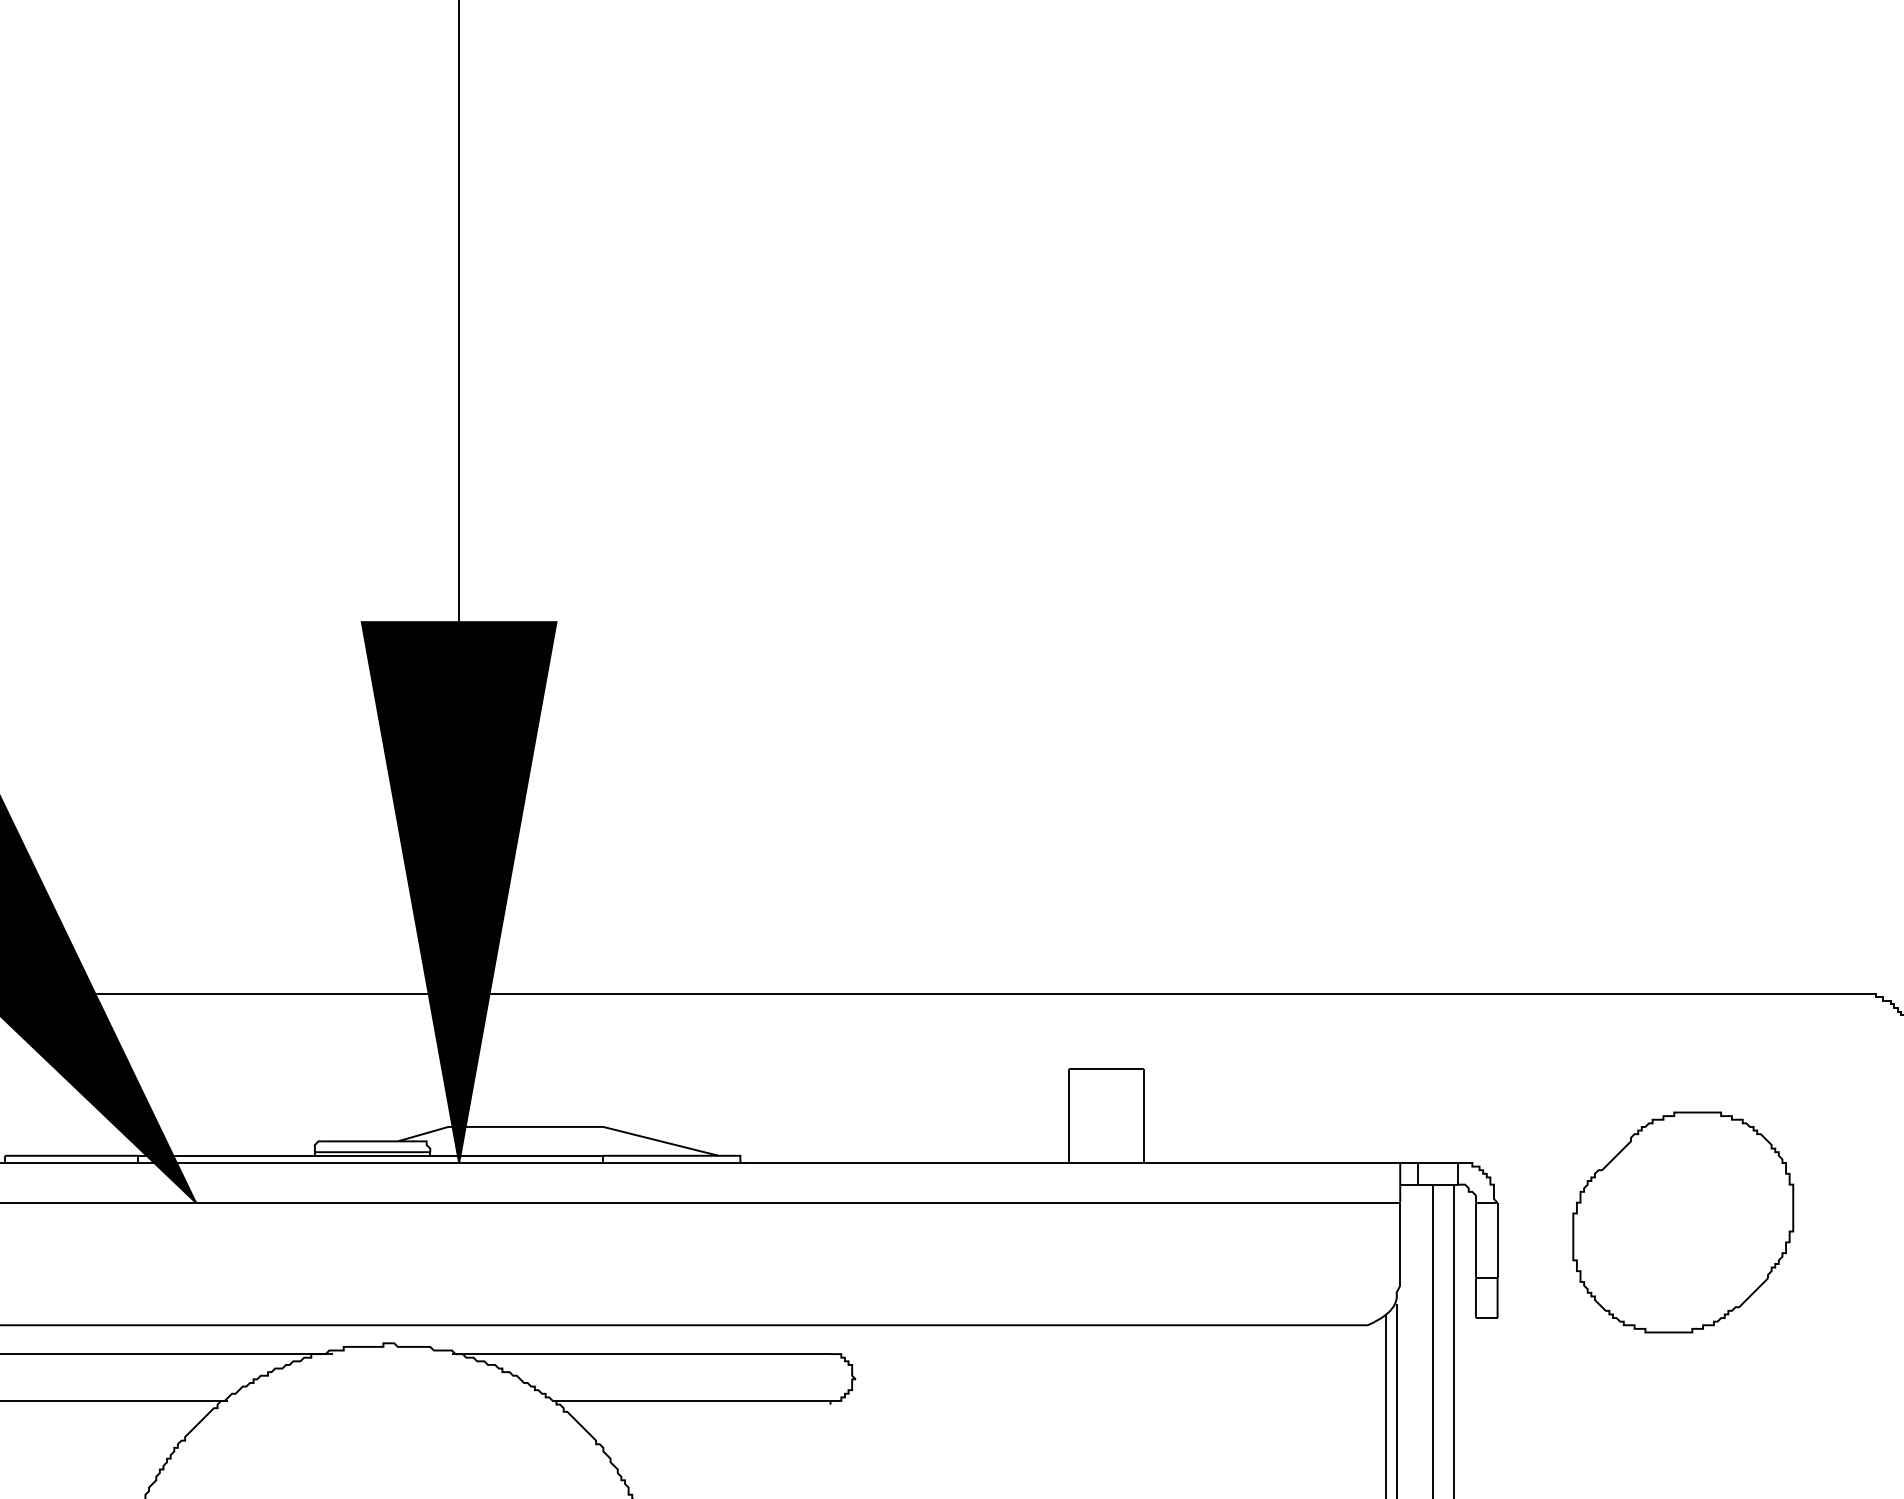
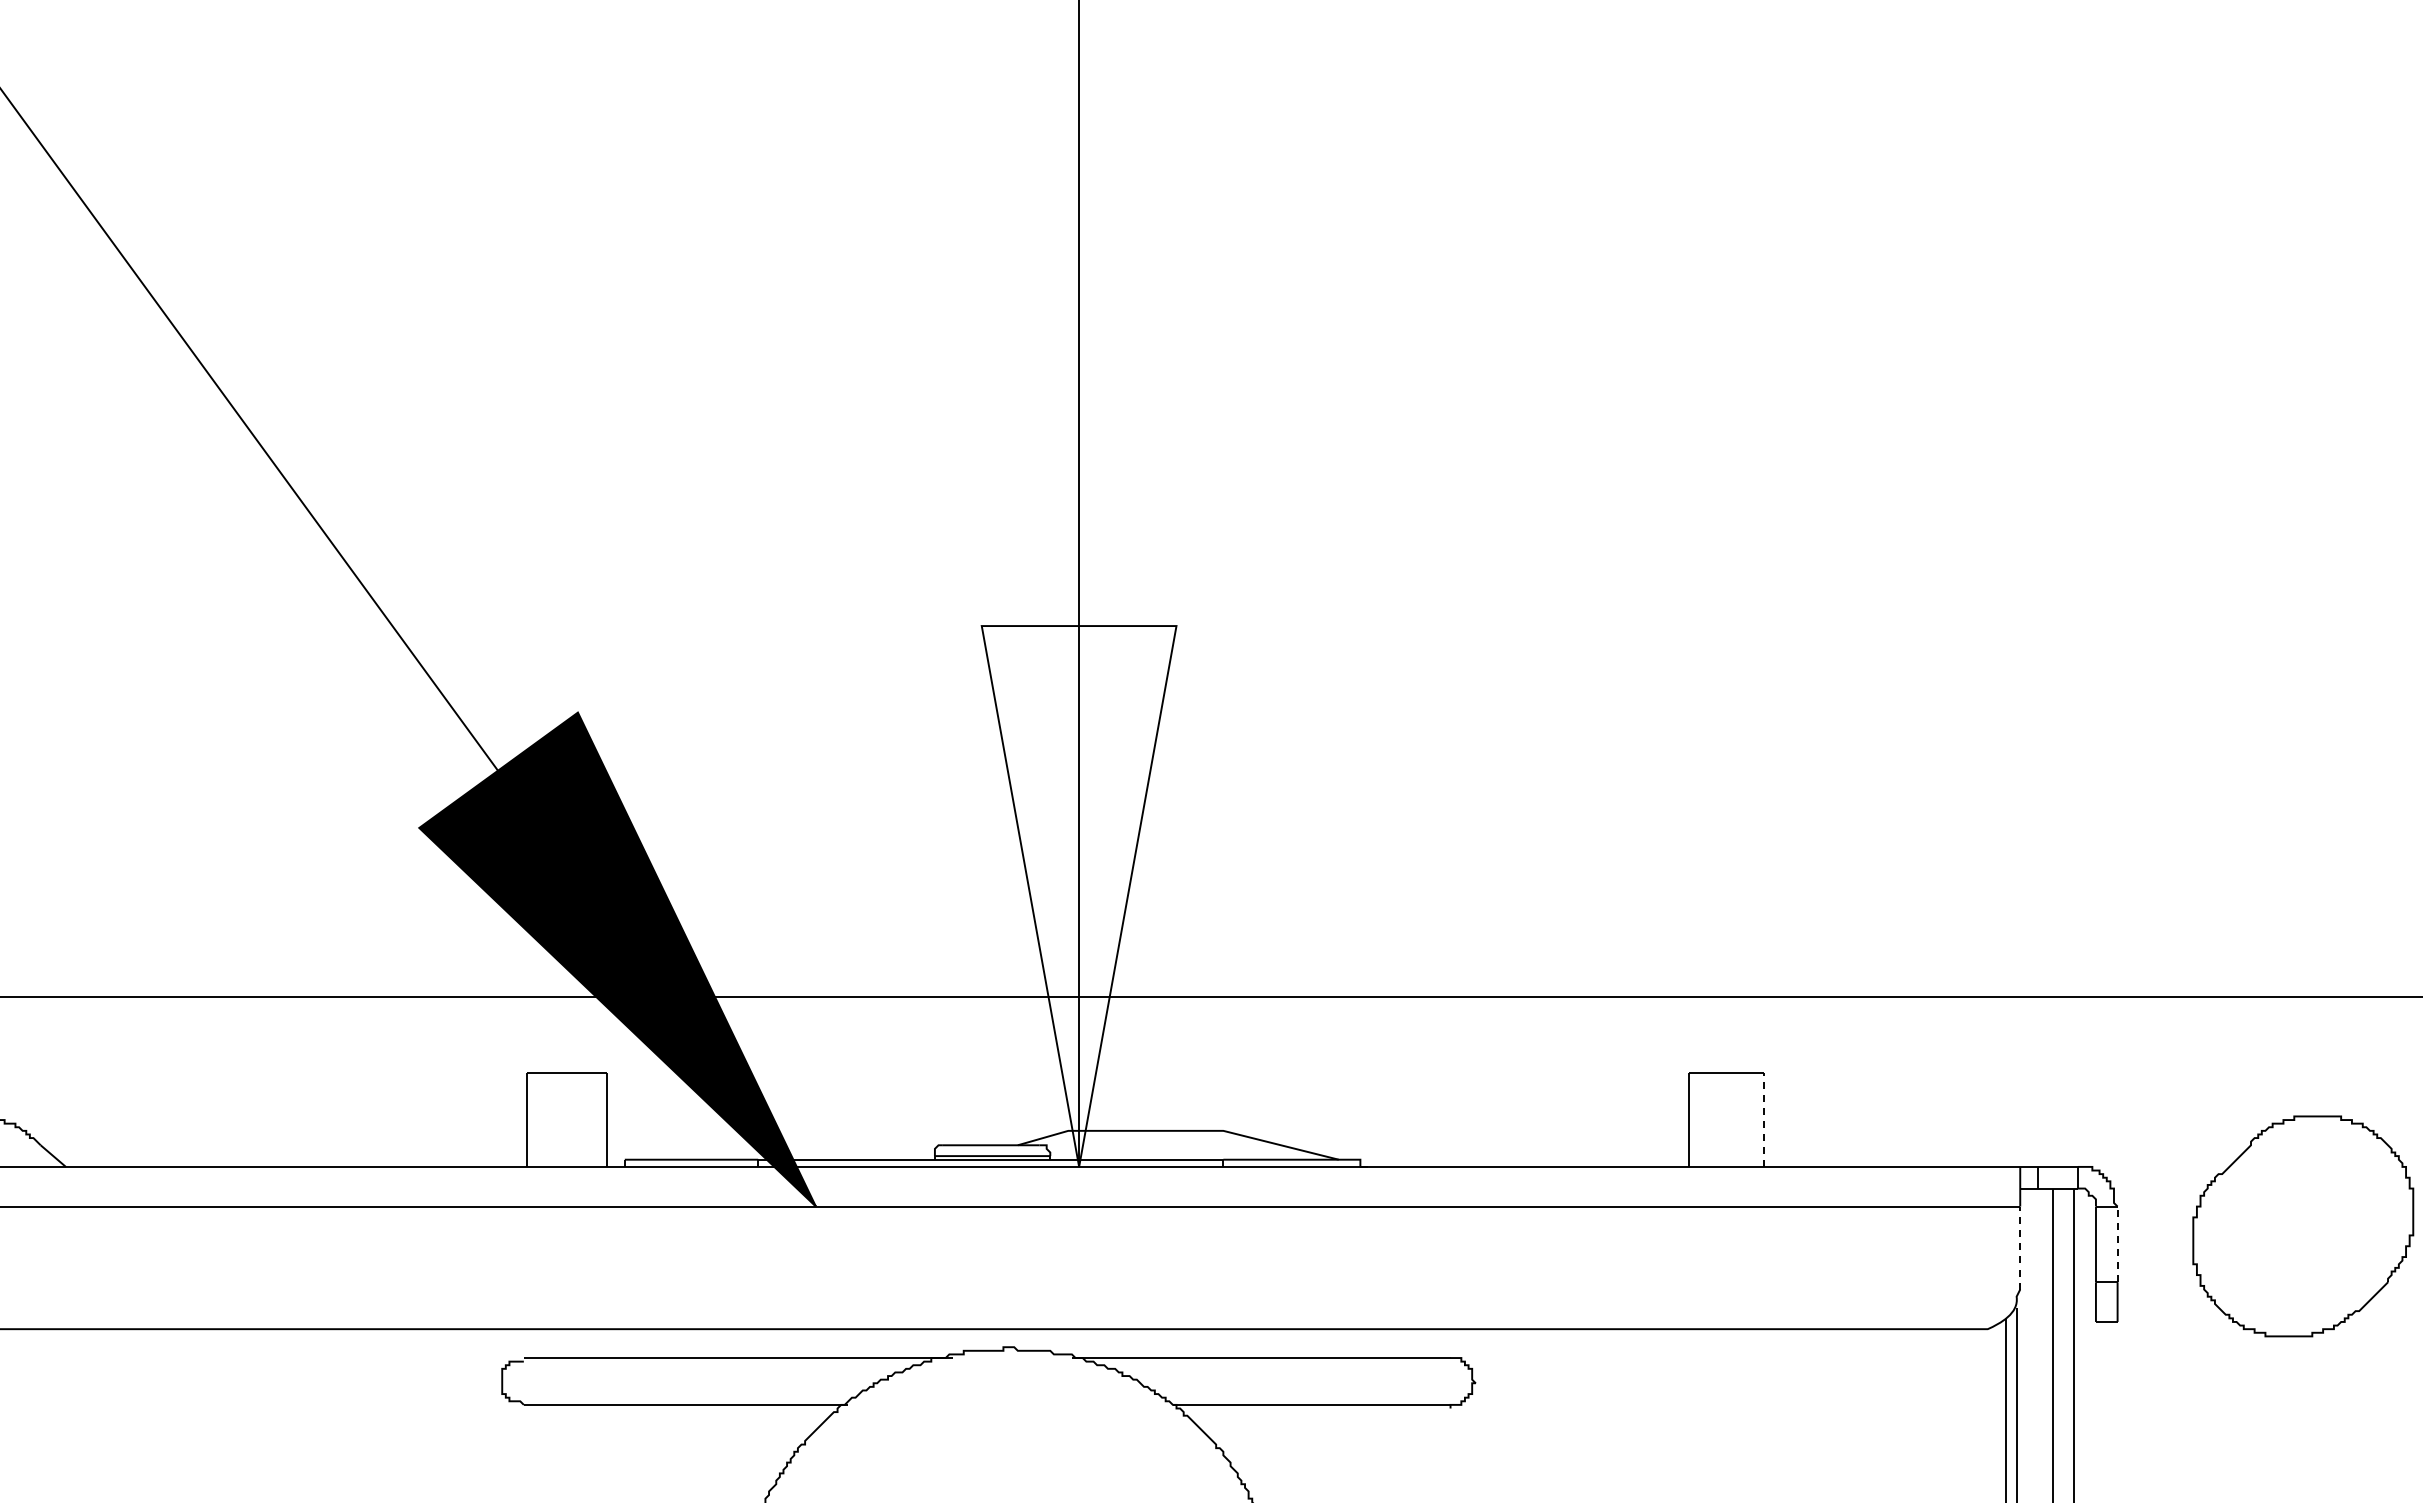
fill: (458, 892) -> (1078, 896), removed
line: (1144, 1116) -> (1764, 1120), solid -> dashed
line: (1497, 1240) -> (2117, 1244), solid -> dashed
line: (1400, 1243) -> (2020, 1247), solid -> dashed

